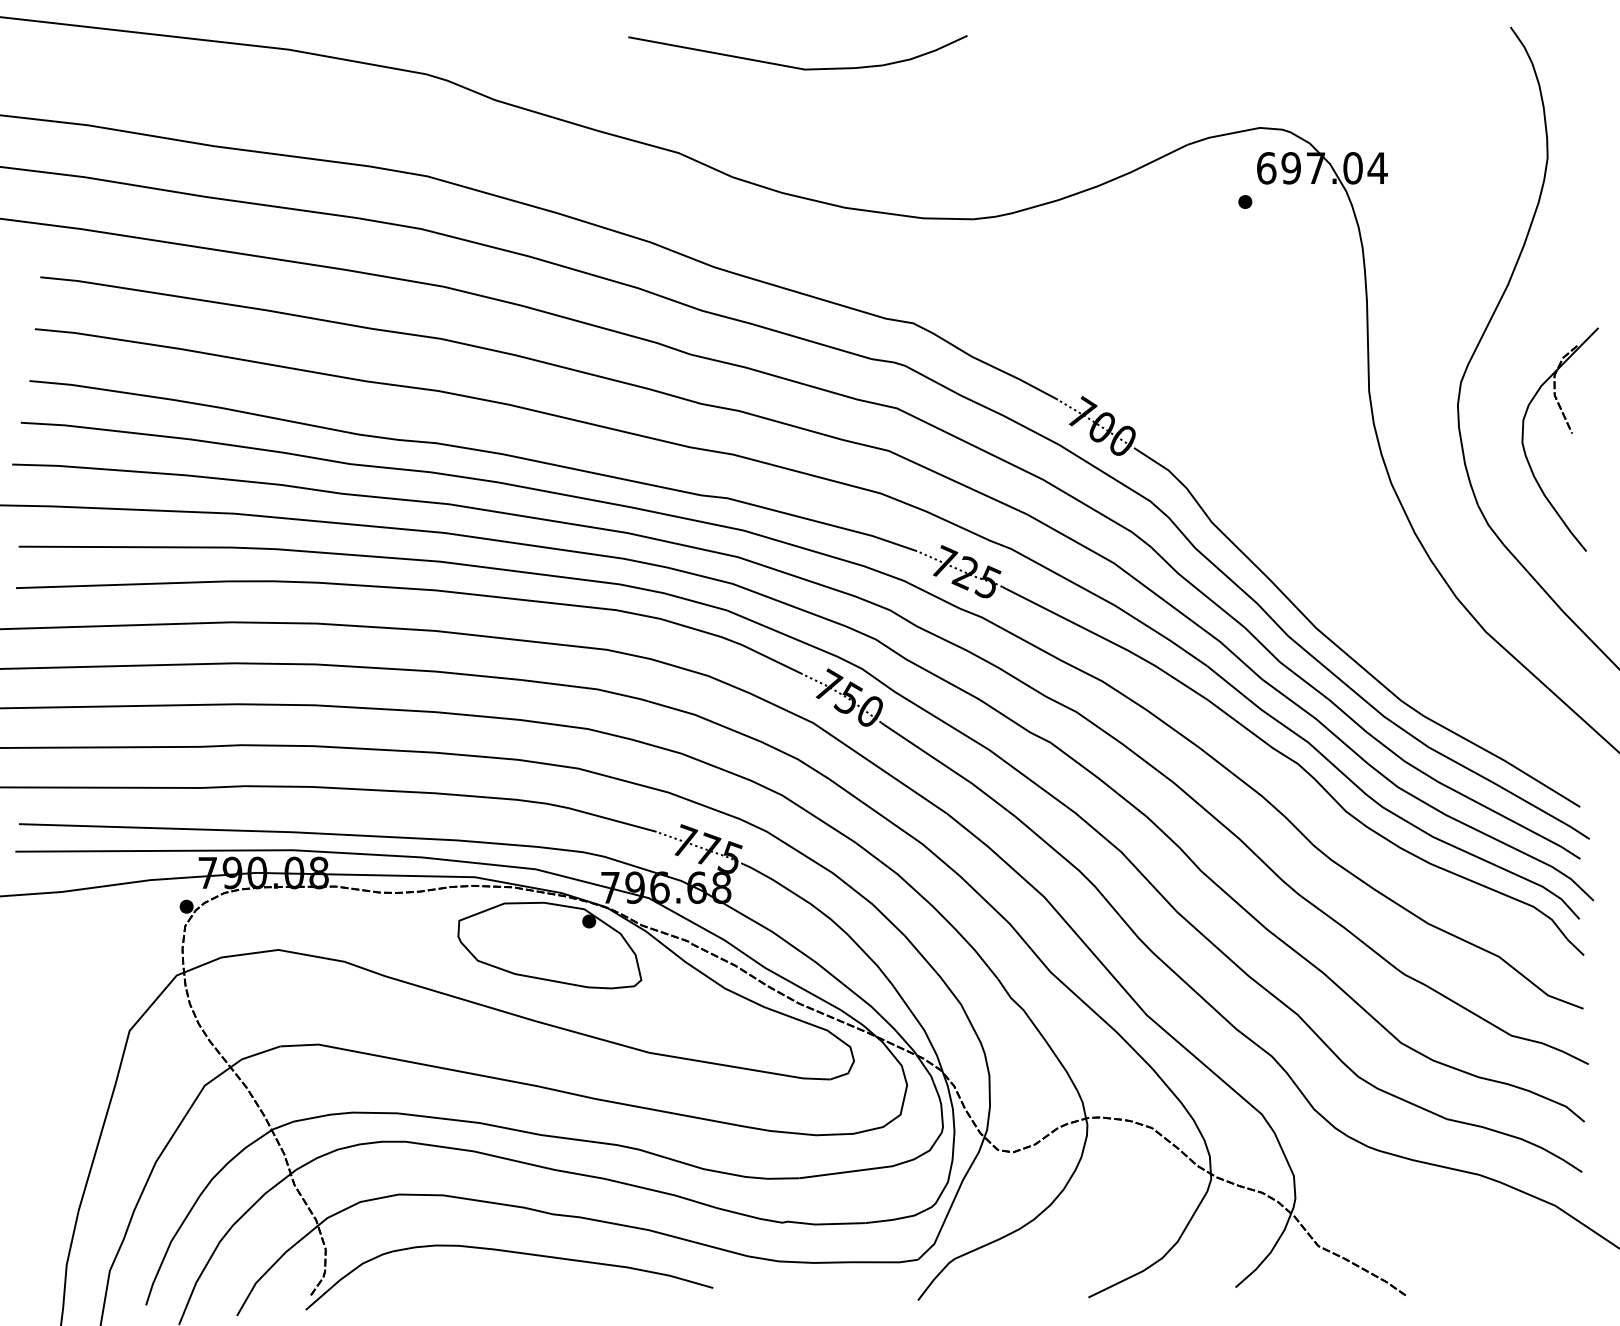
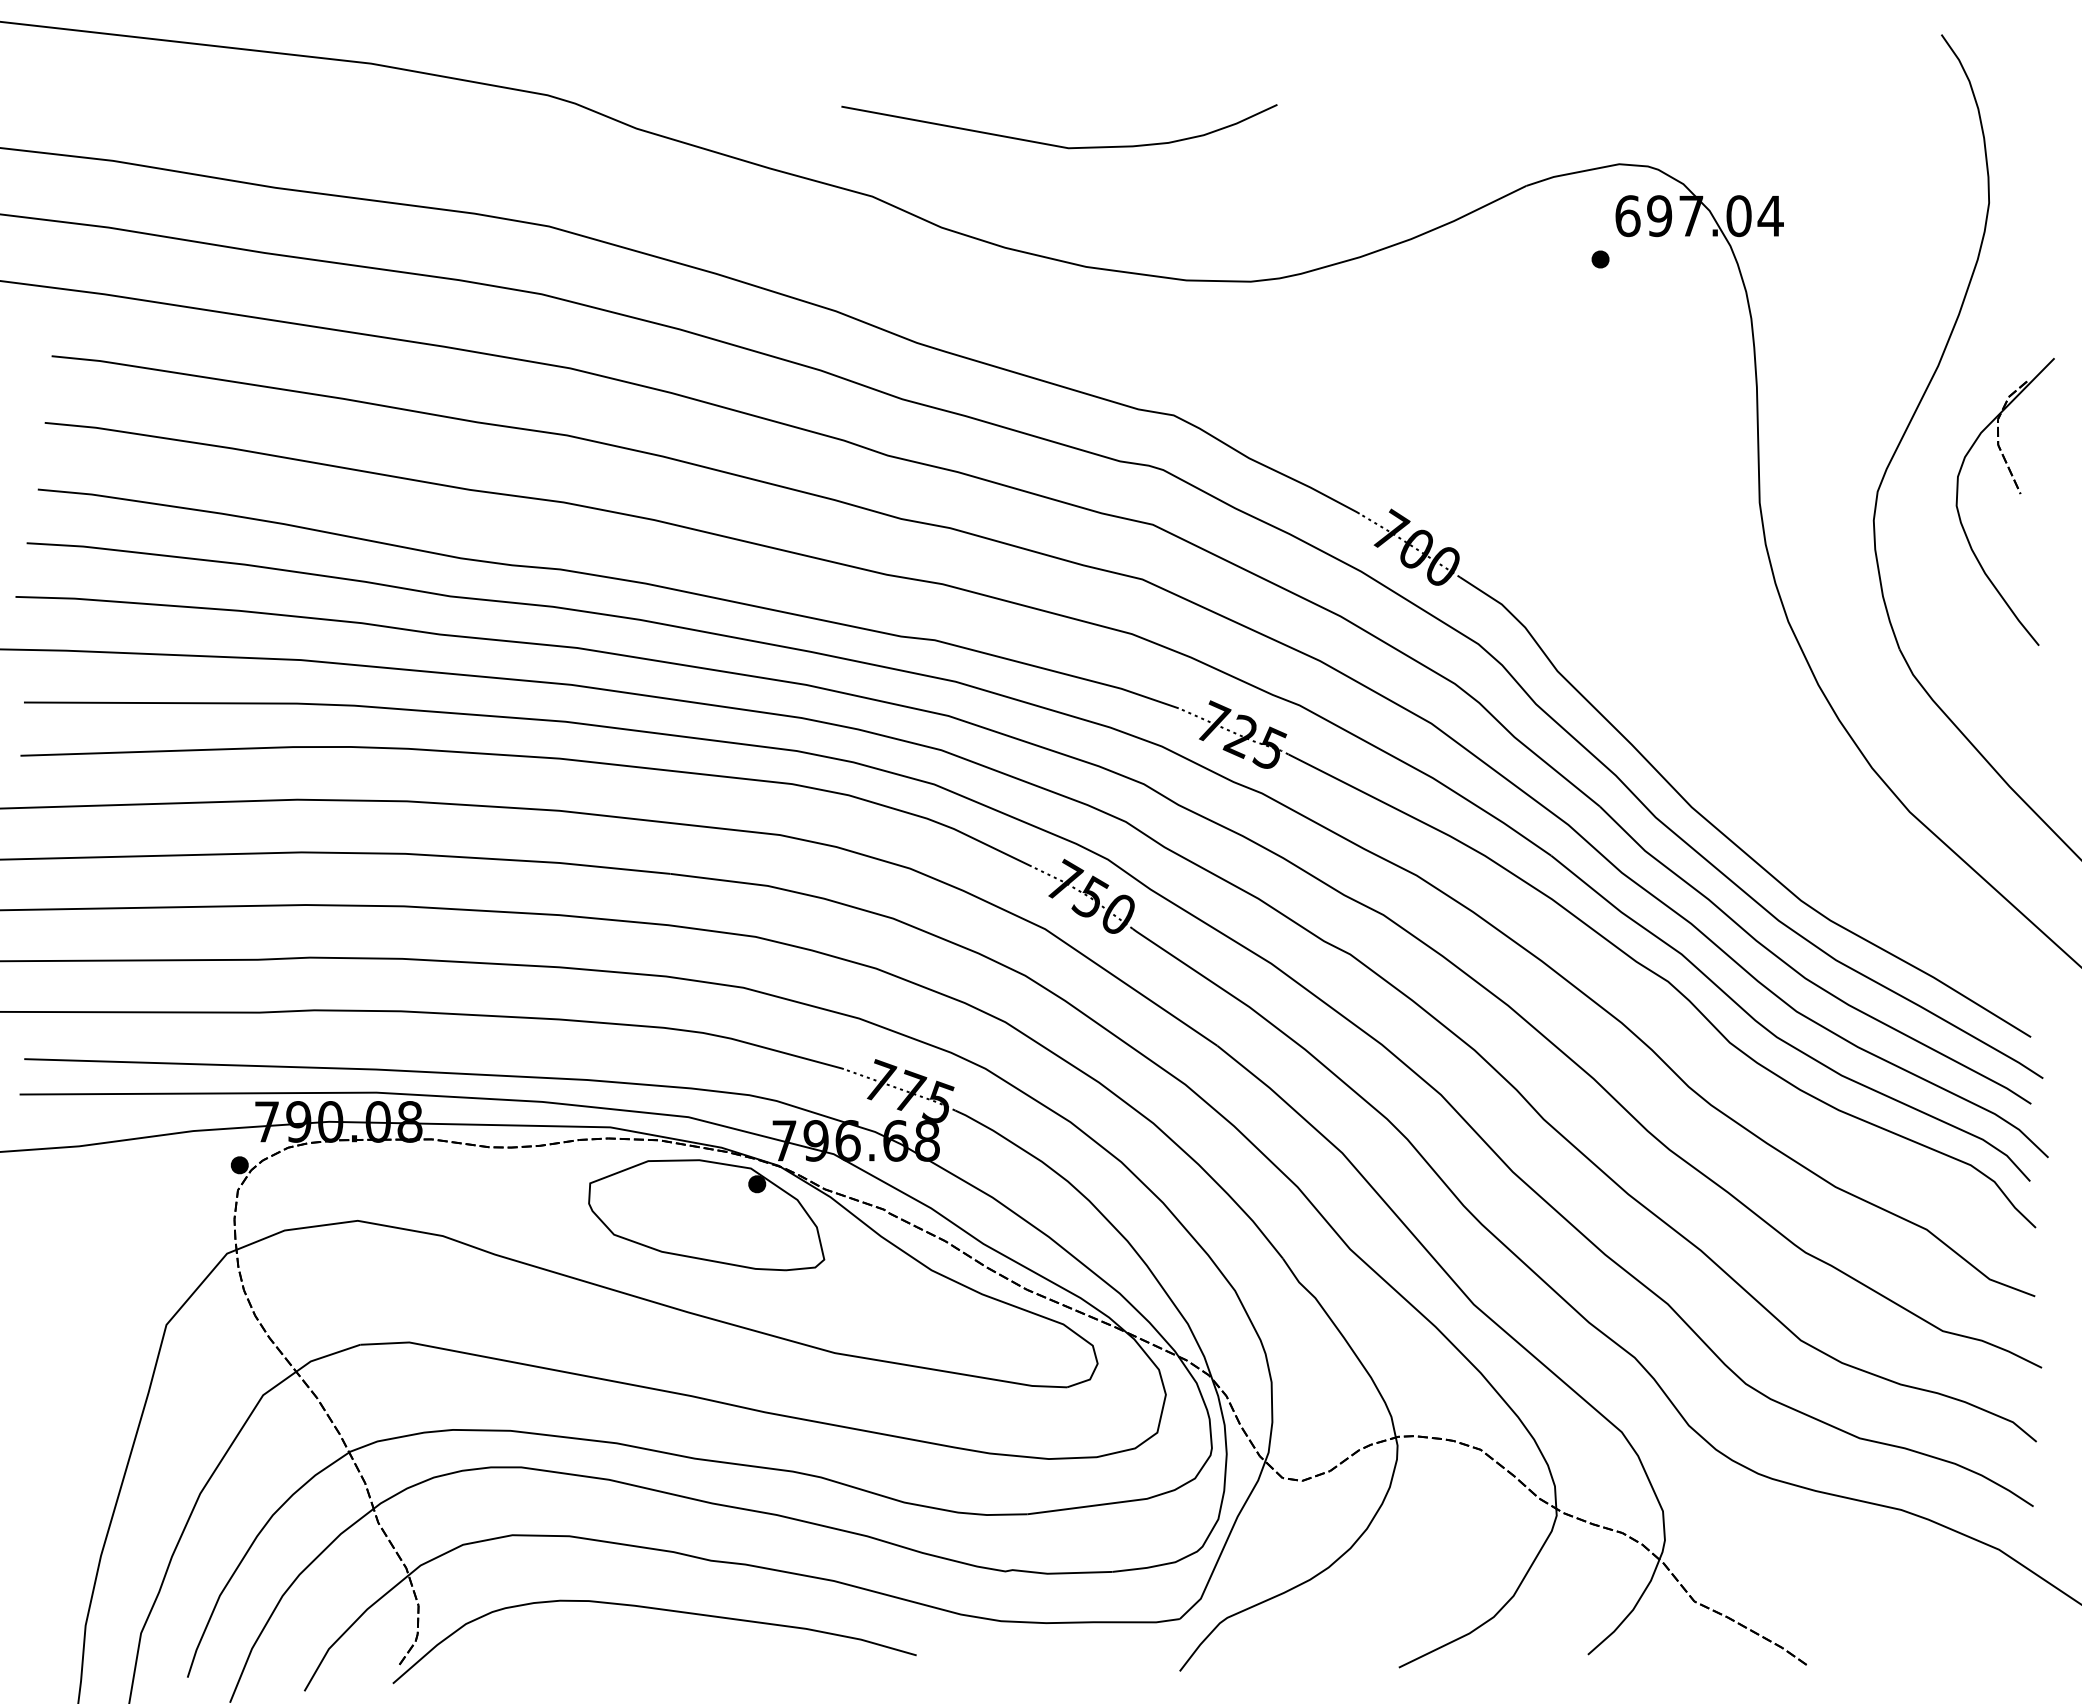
curve: (794, 66) -> (1054, 144), moved
part: (1571, 433) -> (2019, 494), moved

